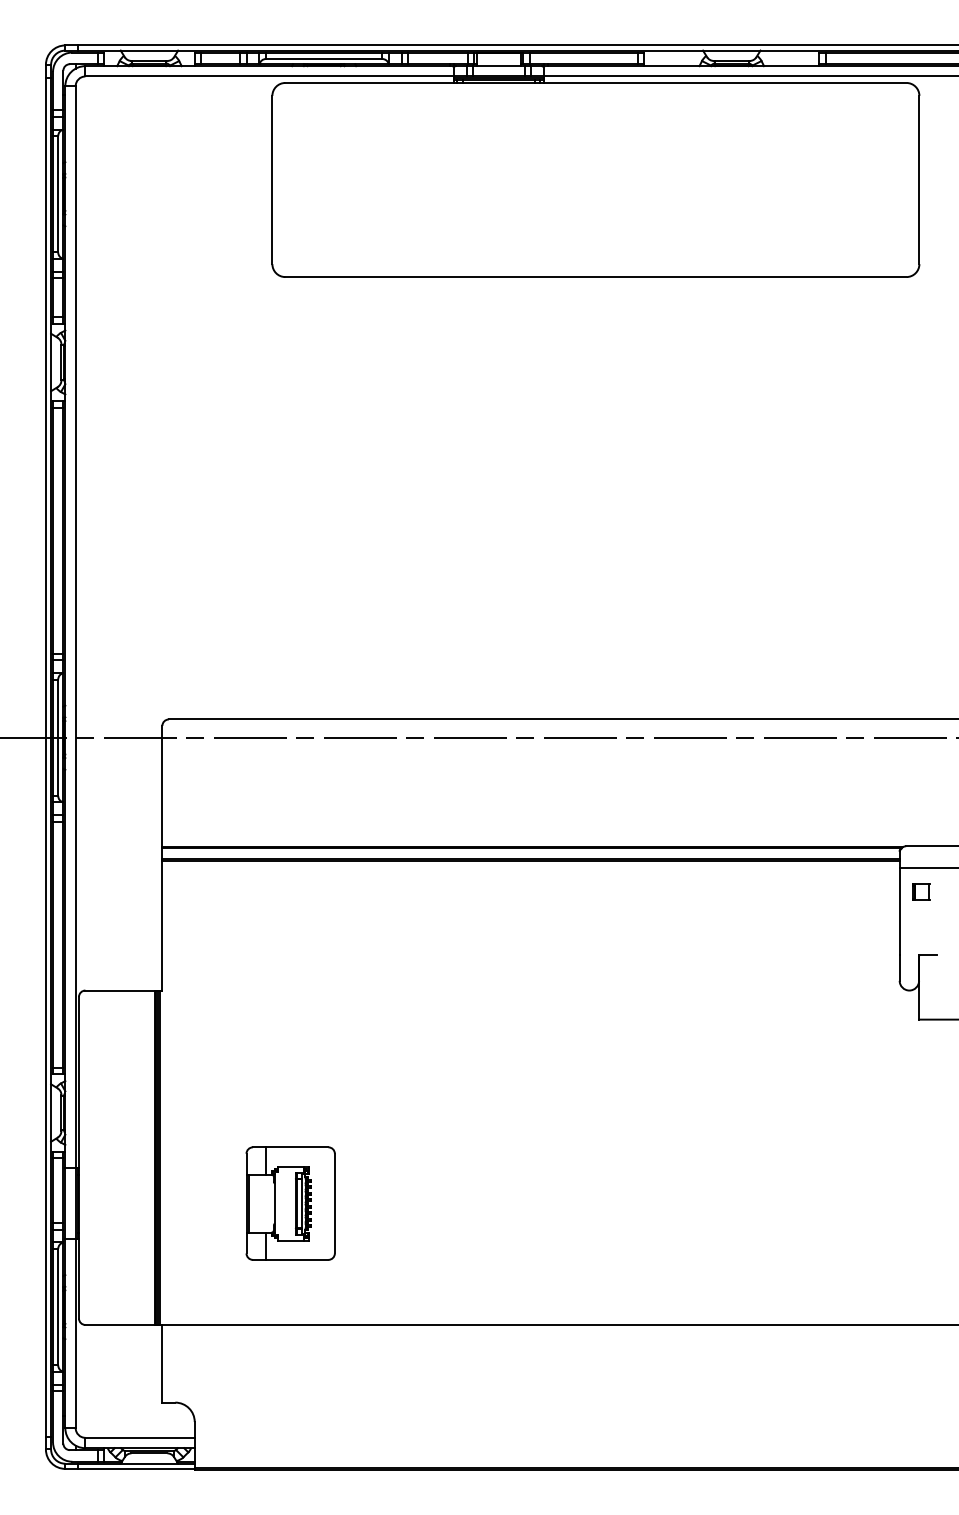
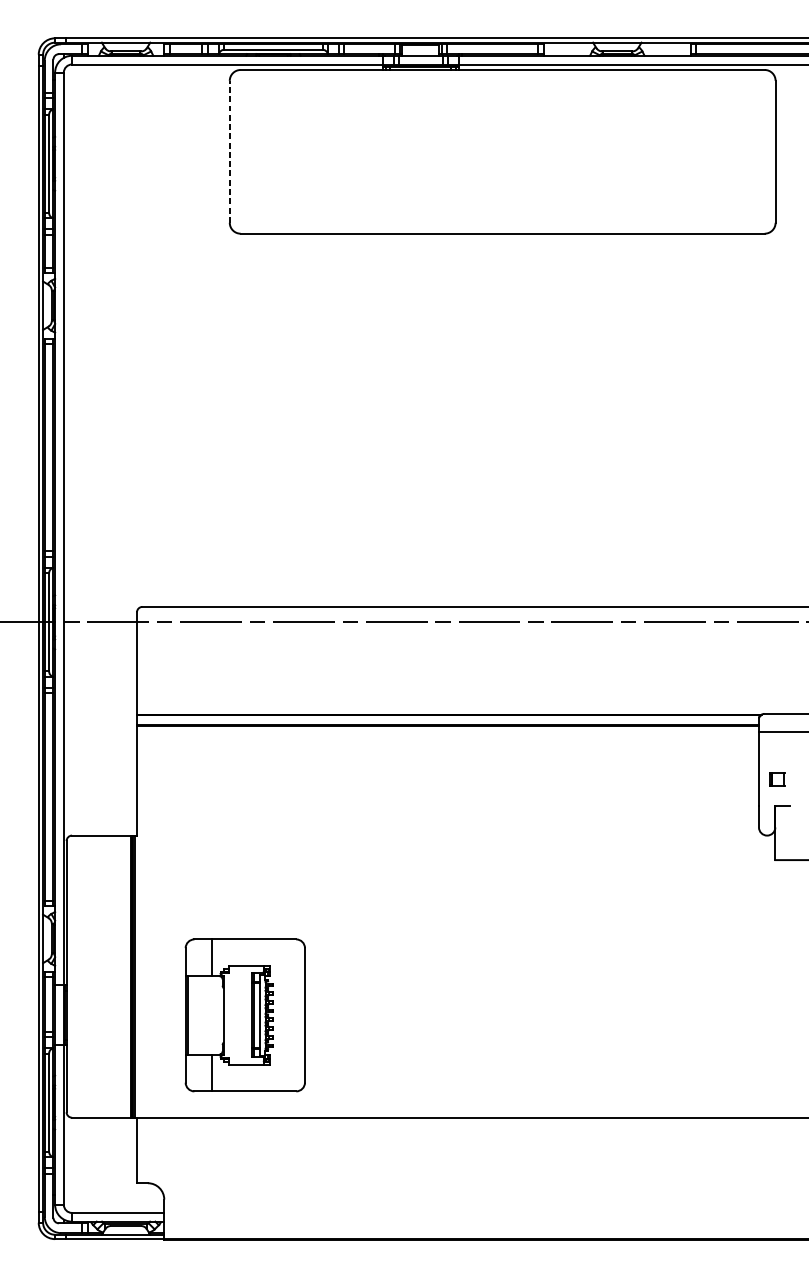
line: (272, 179) -> (229, 151), solid -> dashed
part: (921, 891) -> (777, 779), moved
part: (290, 1203) -> (245, 1015), size x1.6

